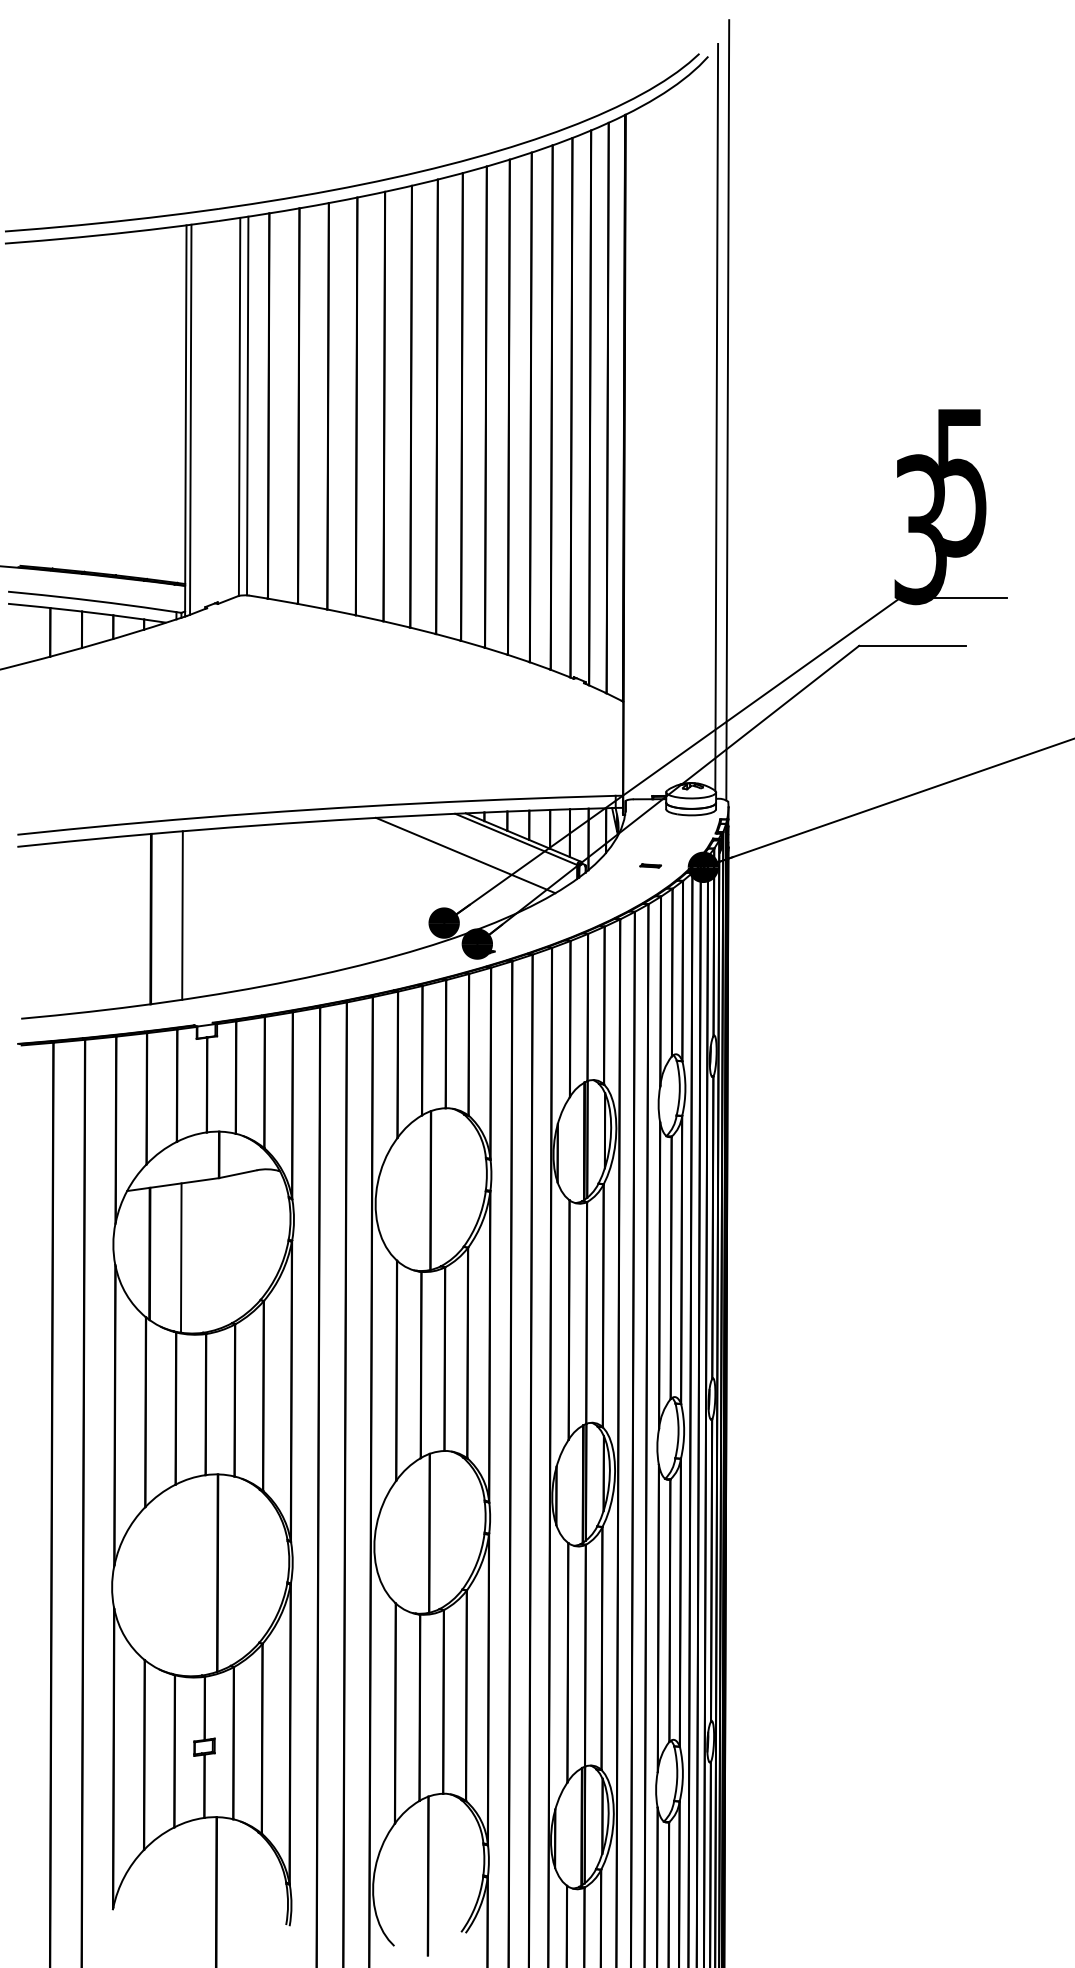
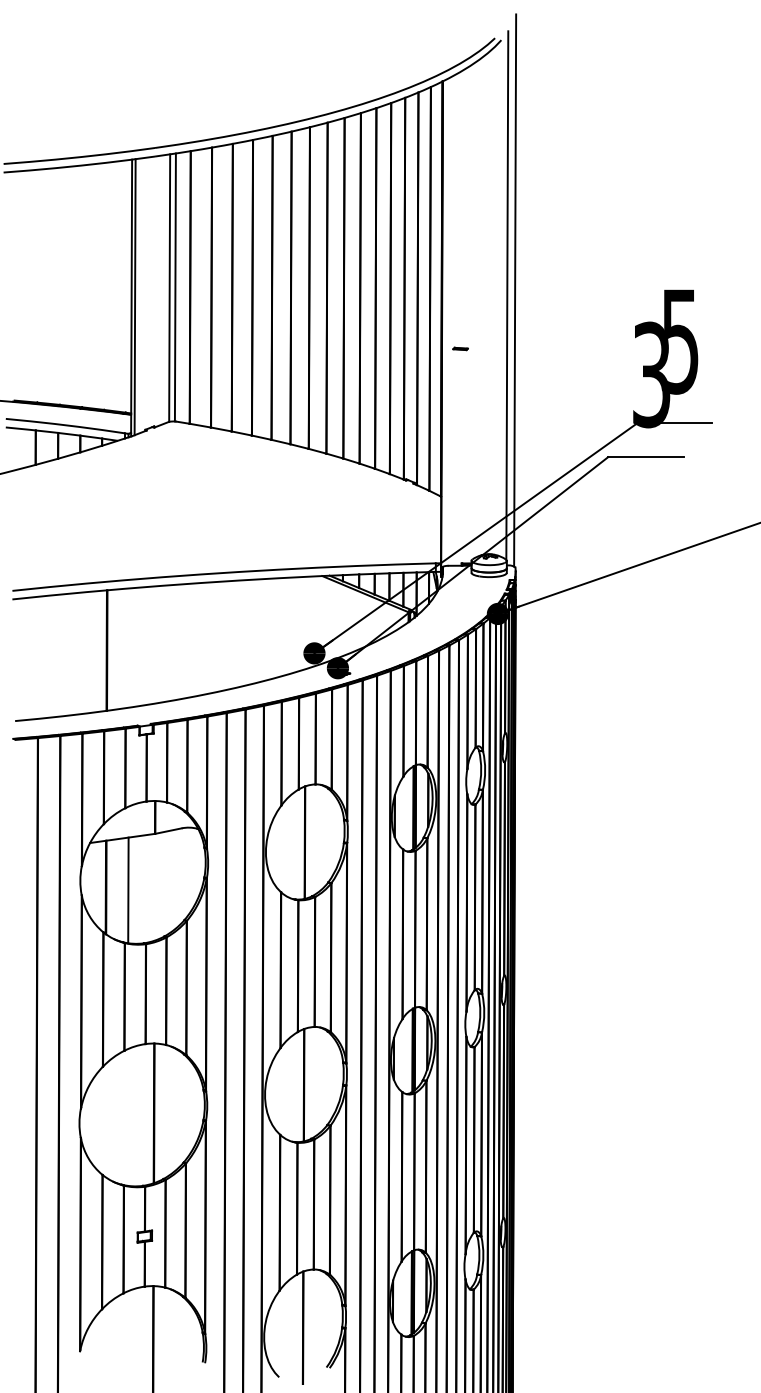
line: (465, 855) -> (329, 605), removed
part: (650, 865) -> (460, 348), moved
line: (182, 914) -> (129, 647), removed

